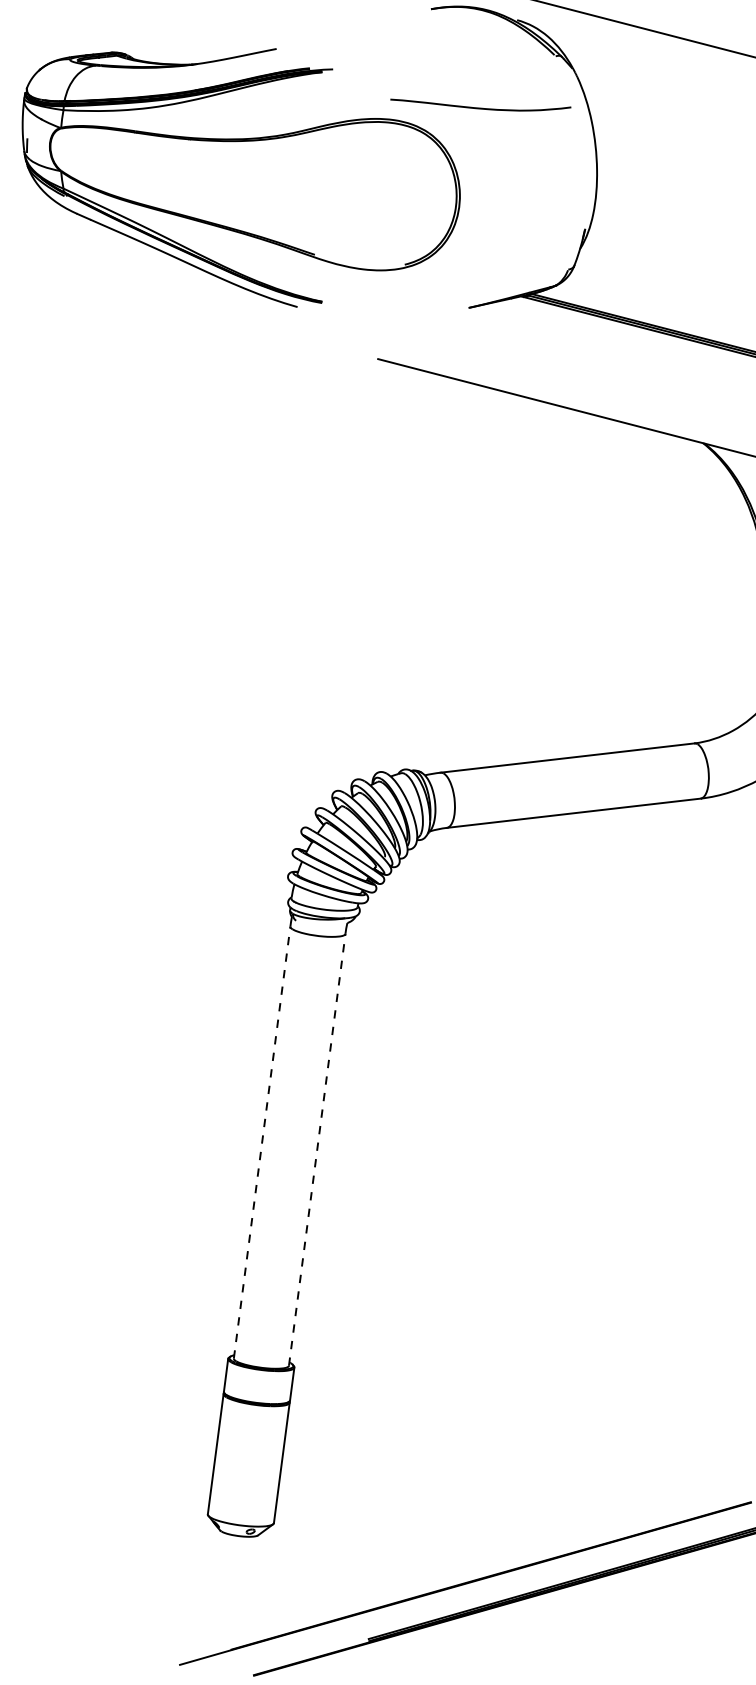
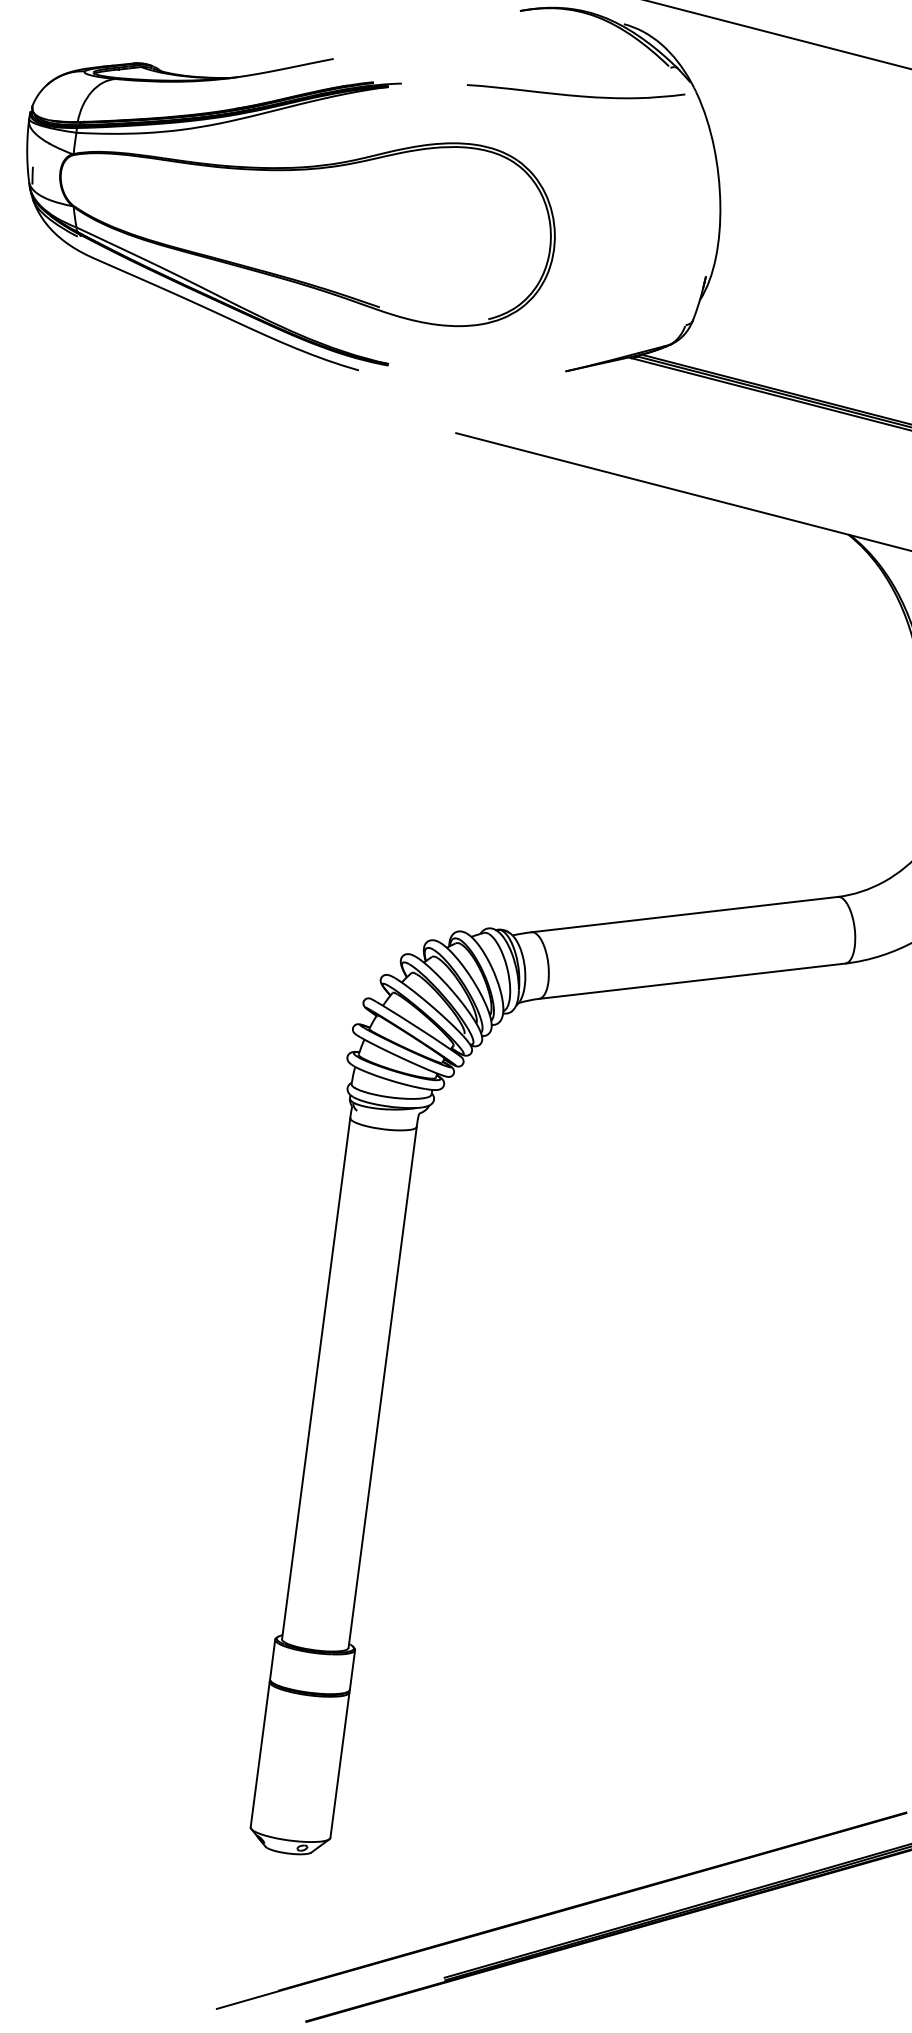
curve: (479, 107) -> (574, 94), moved
line: (262, 1142) -> (316, 1378), dashed -> solid
line: (317, 1149) -> (382, 1387), dashed -> solid

